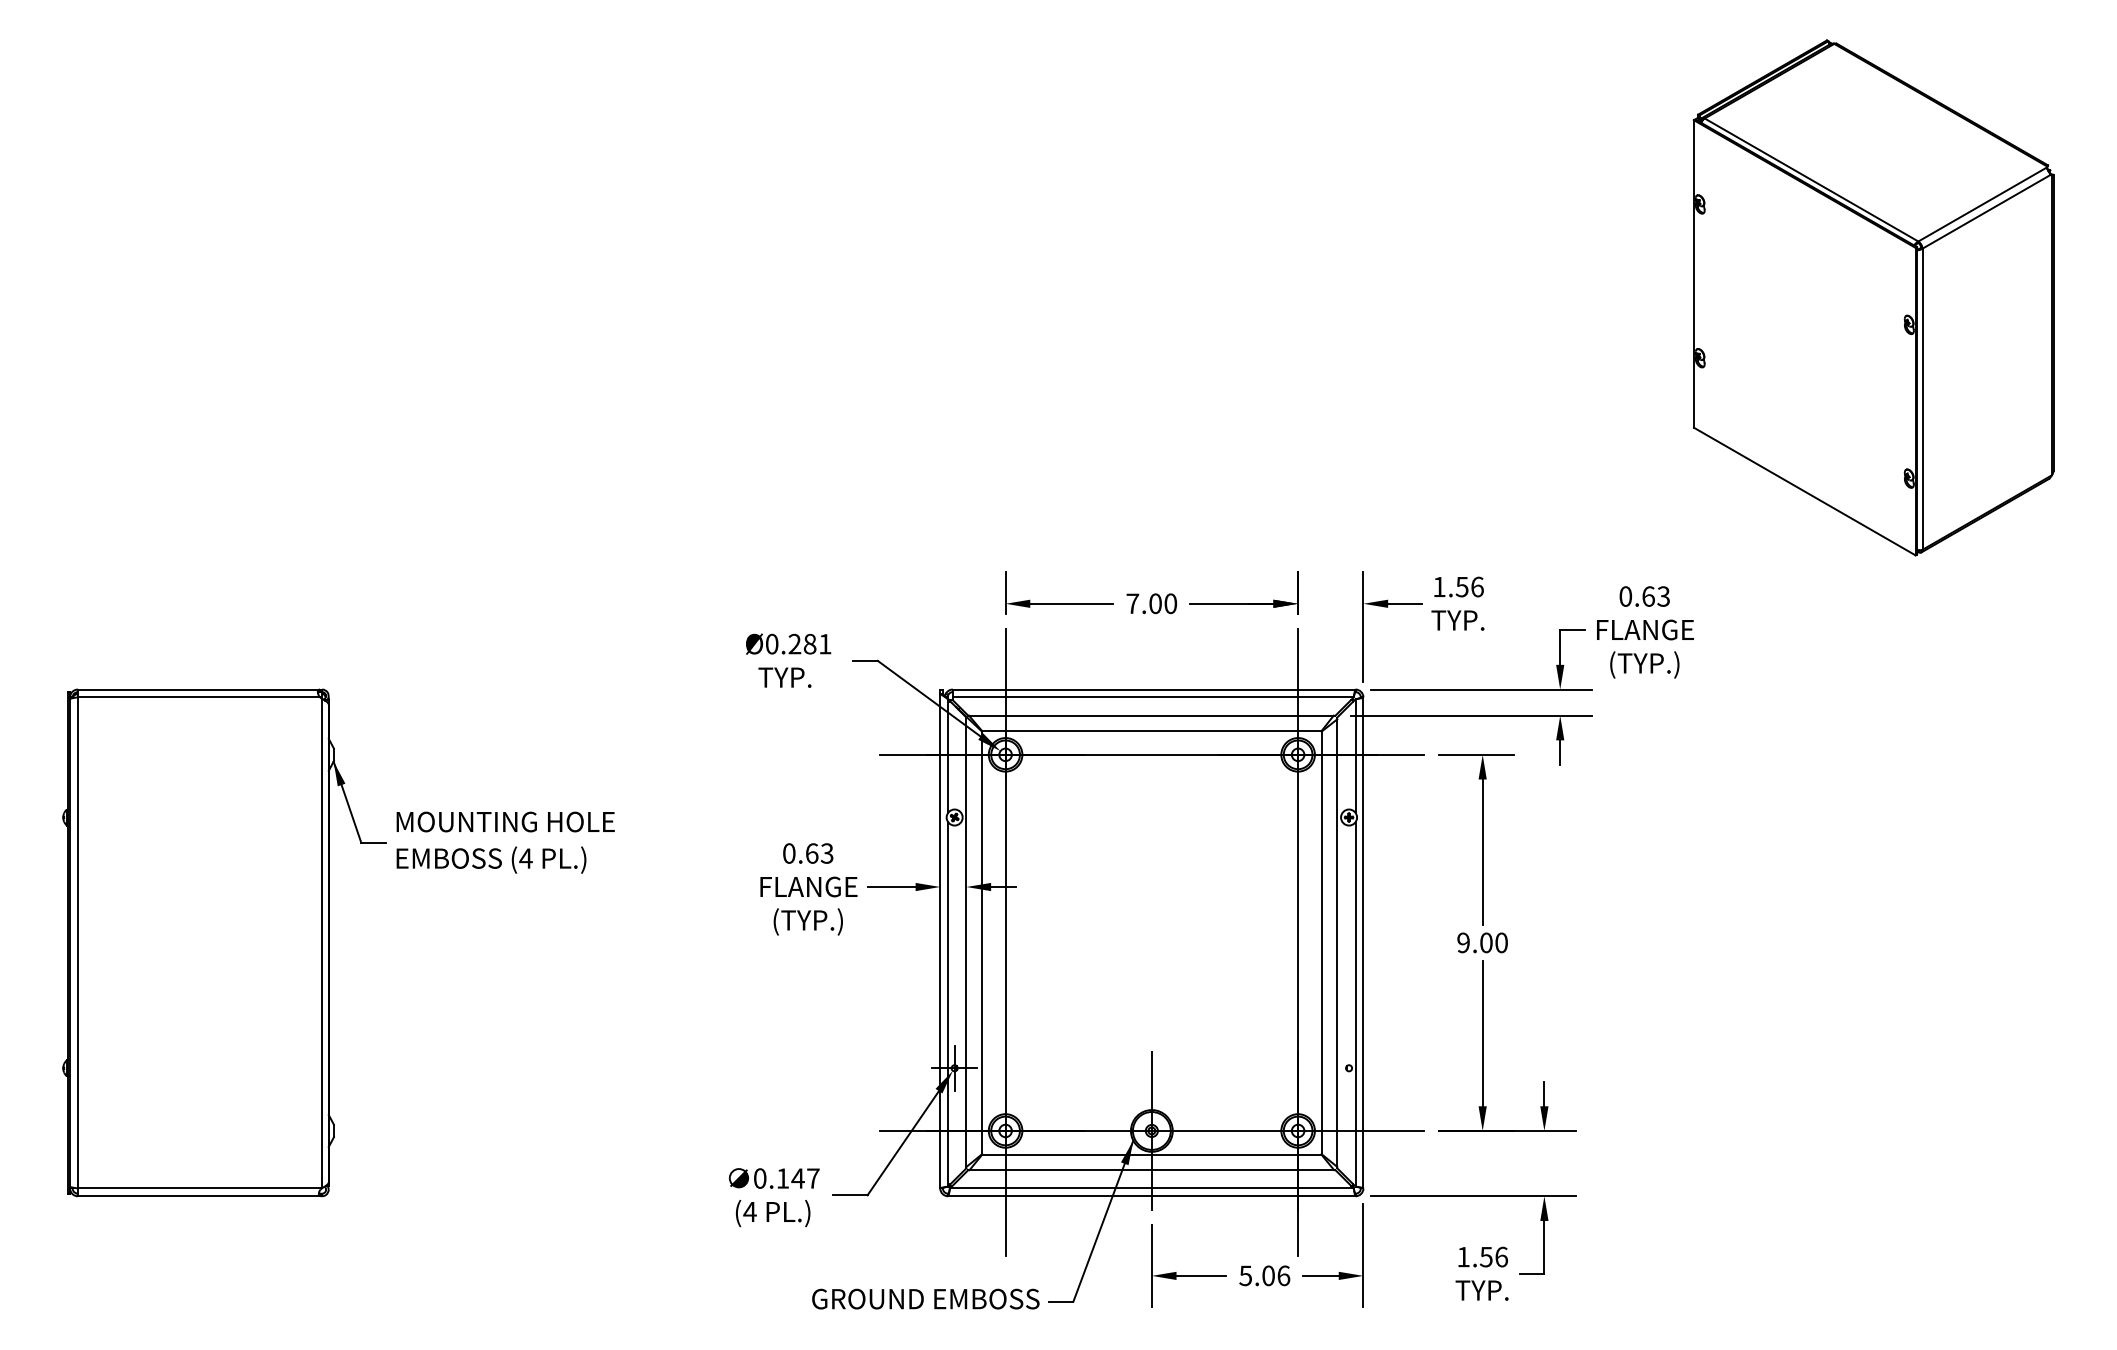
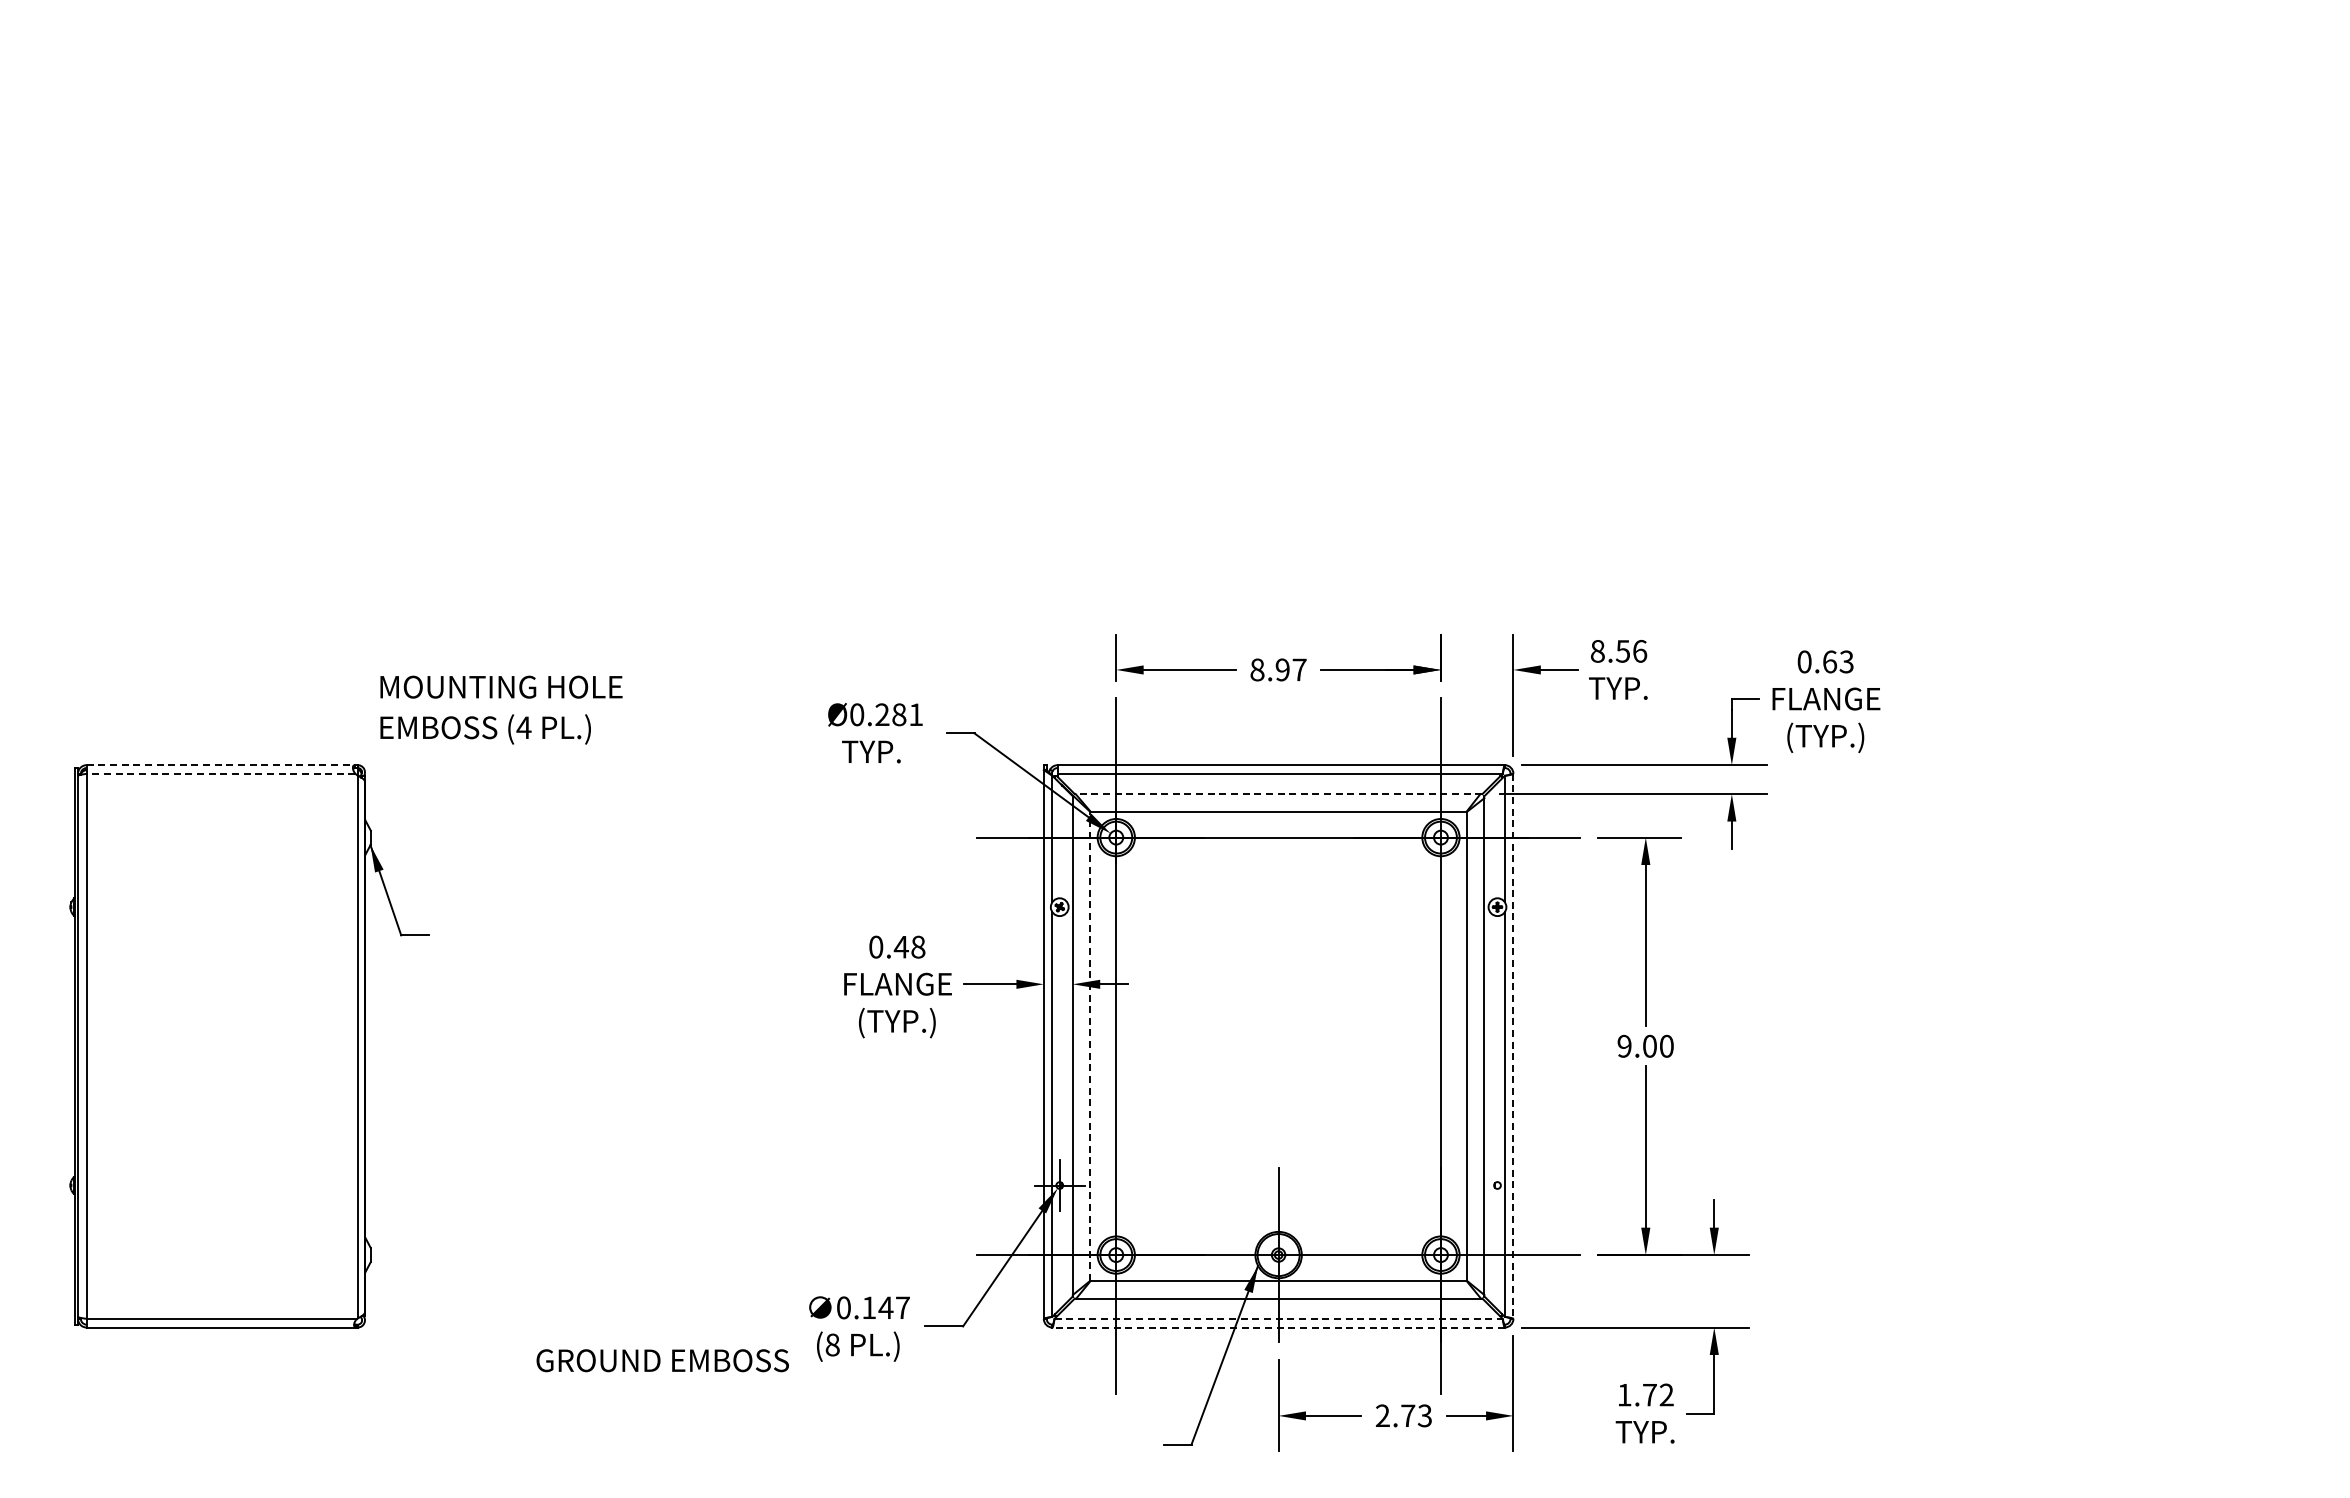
part: (1873, 297) -> (2079, 330), removed
text: (1439, 587) -> (1597, 651), 1.56 -> 8.56
text: (1151, 603) -> (1278, 669), 7.00 -> 8.97
line: (199, 689) -> (221, 765), solid -> dashed
line: (198, 697) -> (220, 773), solid -> dashed
line: (1151, 715) -> (1278, 794), solid -> dashed
text: (505, 842) -> (501, 709), moved
text: (819, 852) -> (909, 946), 0.63 -> 0.48
line: (982, 943) -> (1090, 1046), solid -> dashed
line: (1363, 943) -> (1513, 1046), solid -> dashed
line: (1152, 1188) -> (1279, 1318), solid -> dashed
line: (1151, 1196) -> (1278, 1327), solid -> dashed
text: (749, 1211) -> (832, 1344), (4 -> (8
text: (1493, 1256) -> (1657, 1394), 1.56 -> 1.72
text: (1264, 1275) -> (1403, 1415), 5.06 -> 2.73
text: (925, 1298) -> (662, 1360), moved

